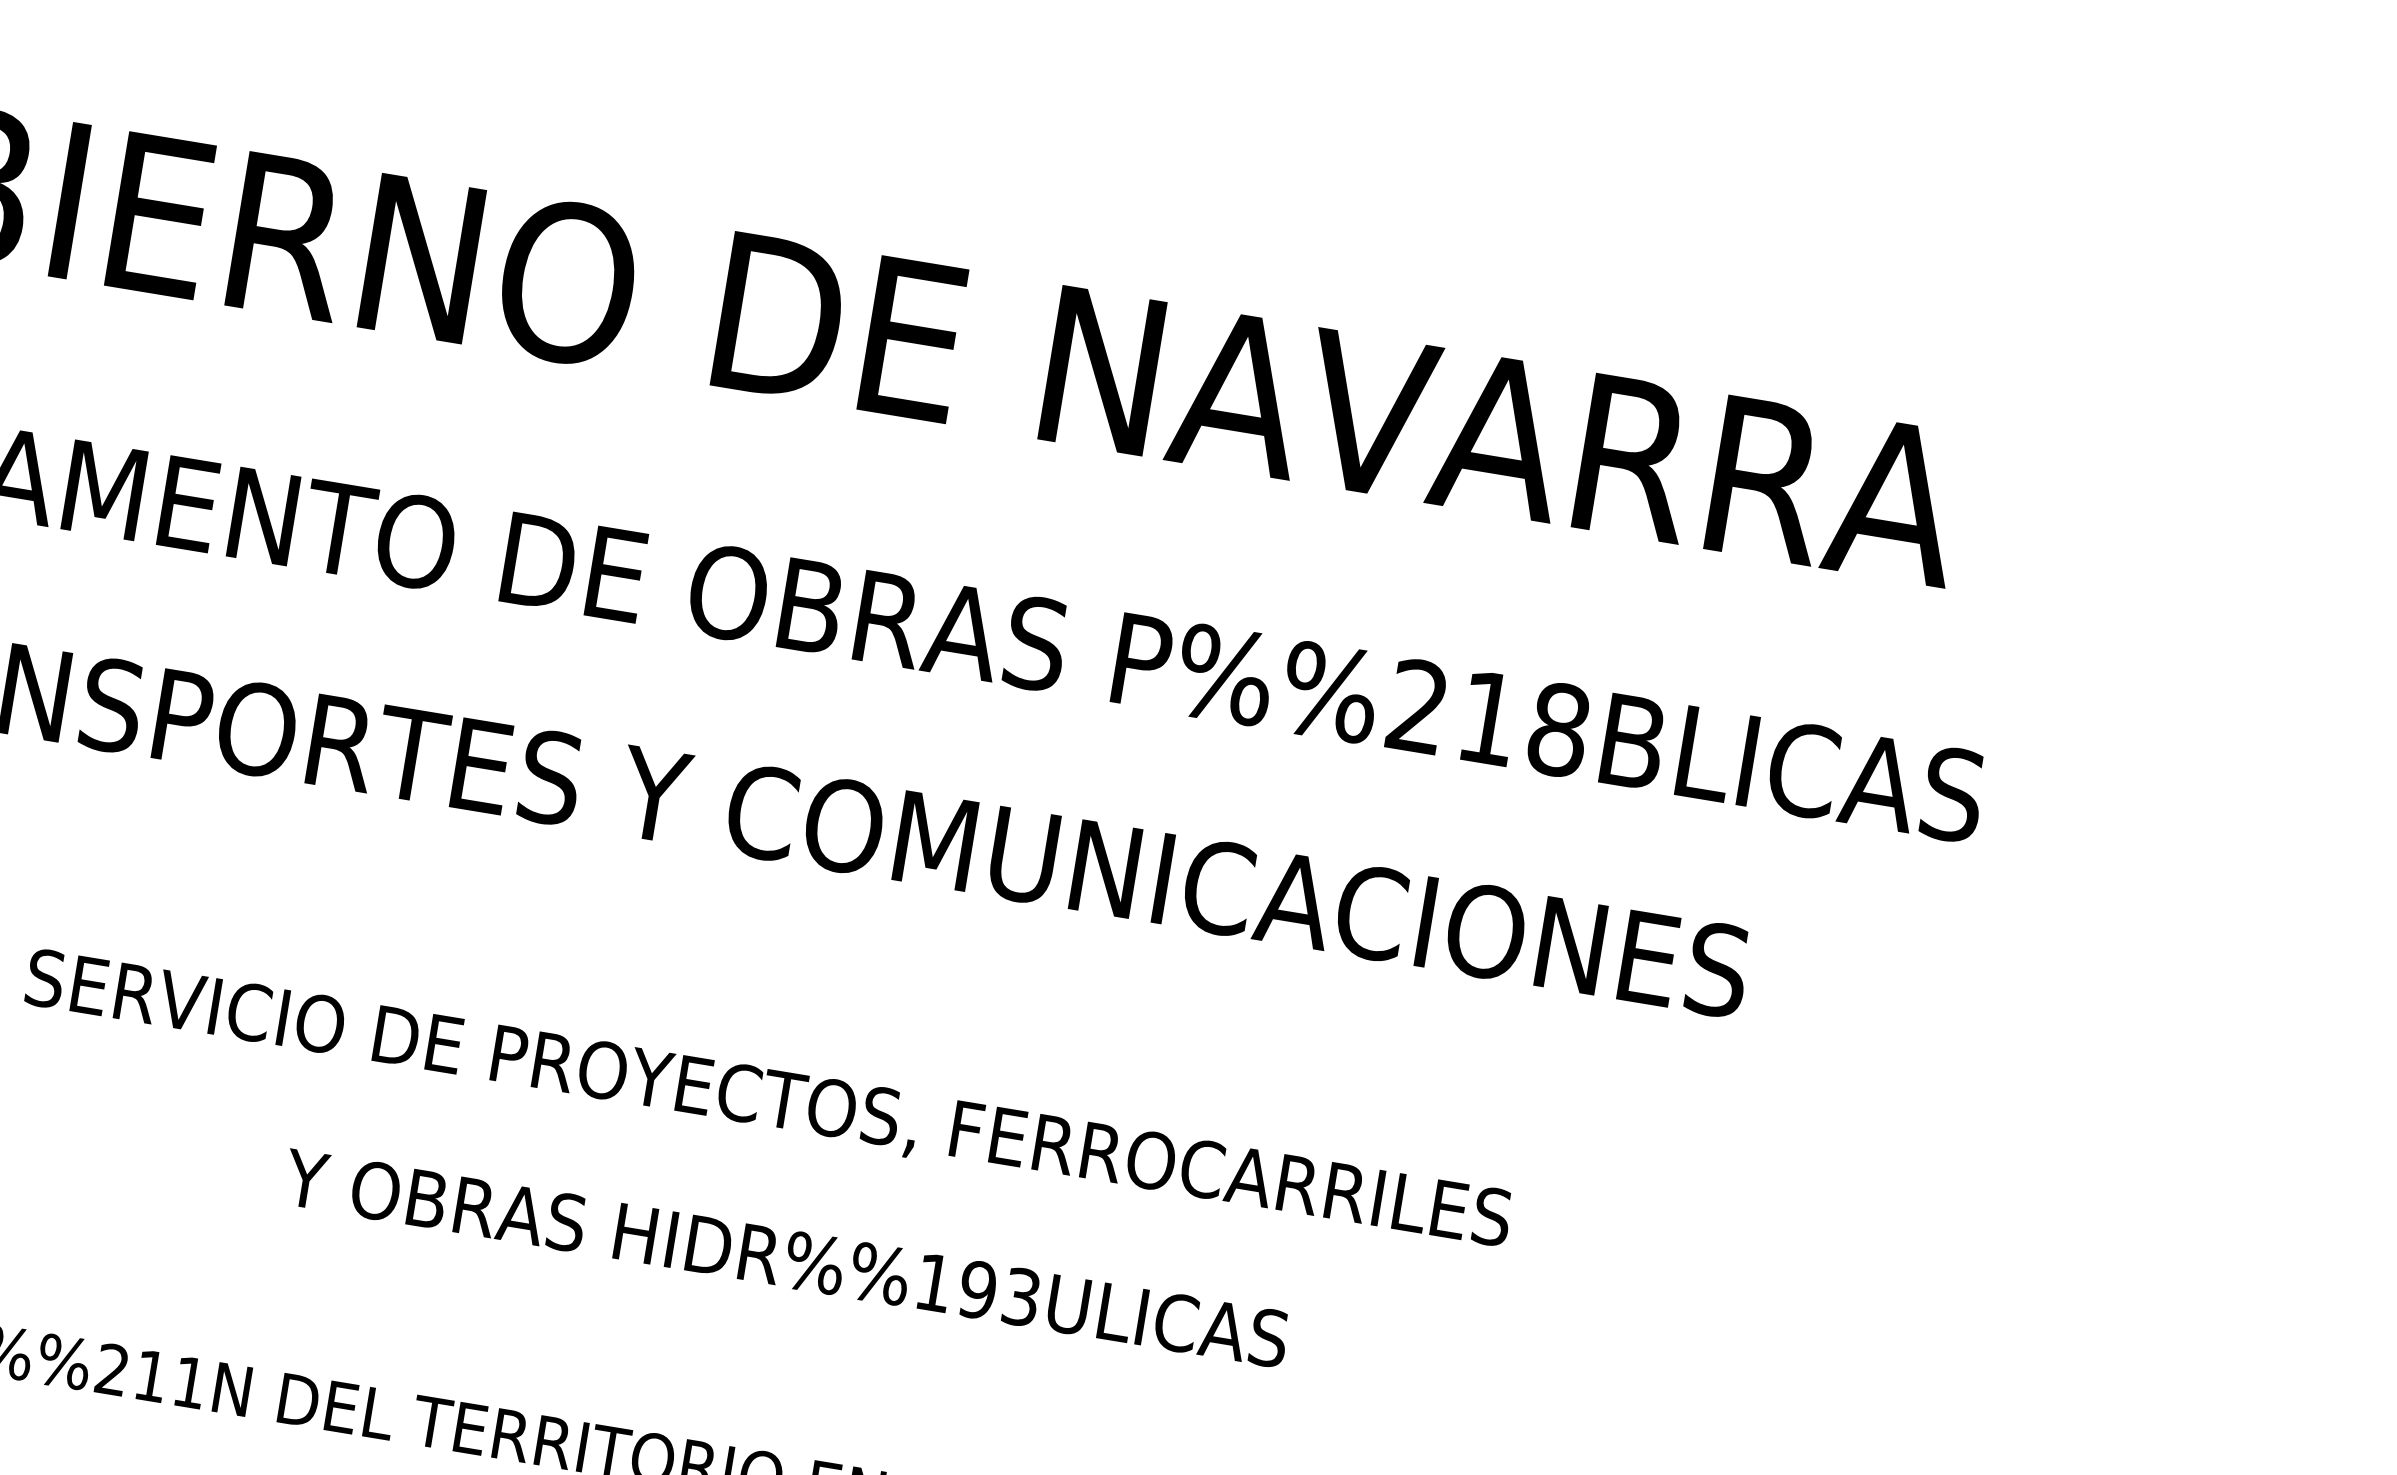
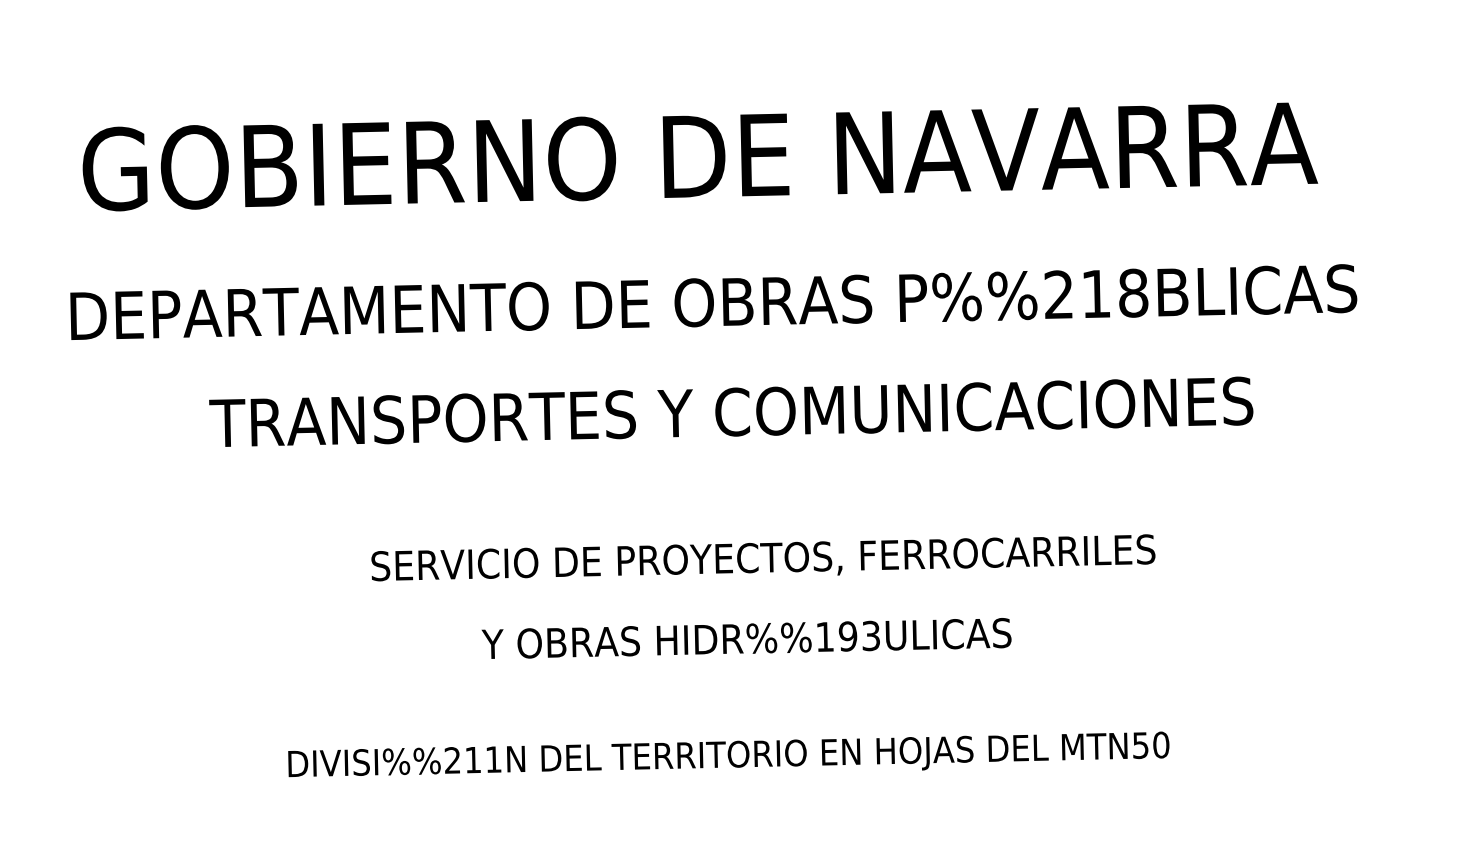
text: (785, 1258) -> (746, 638), moved

